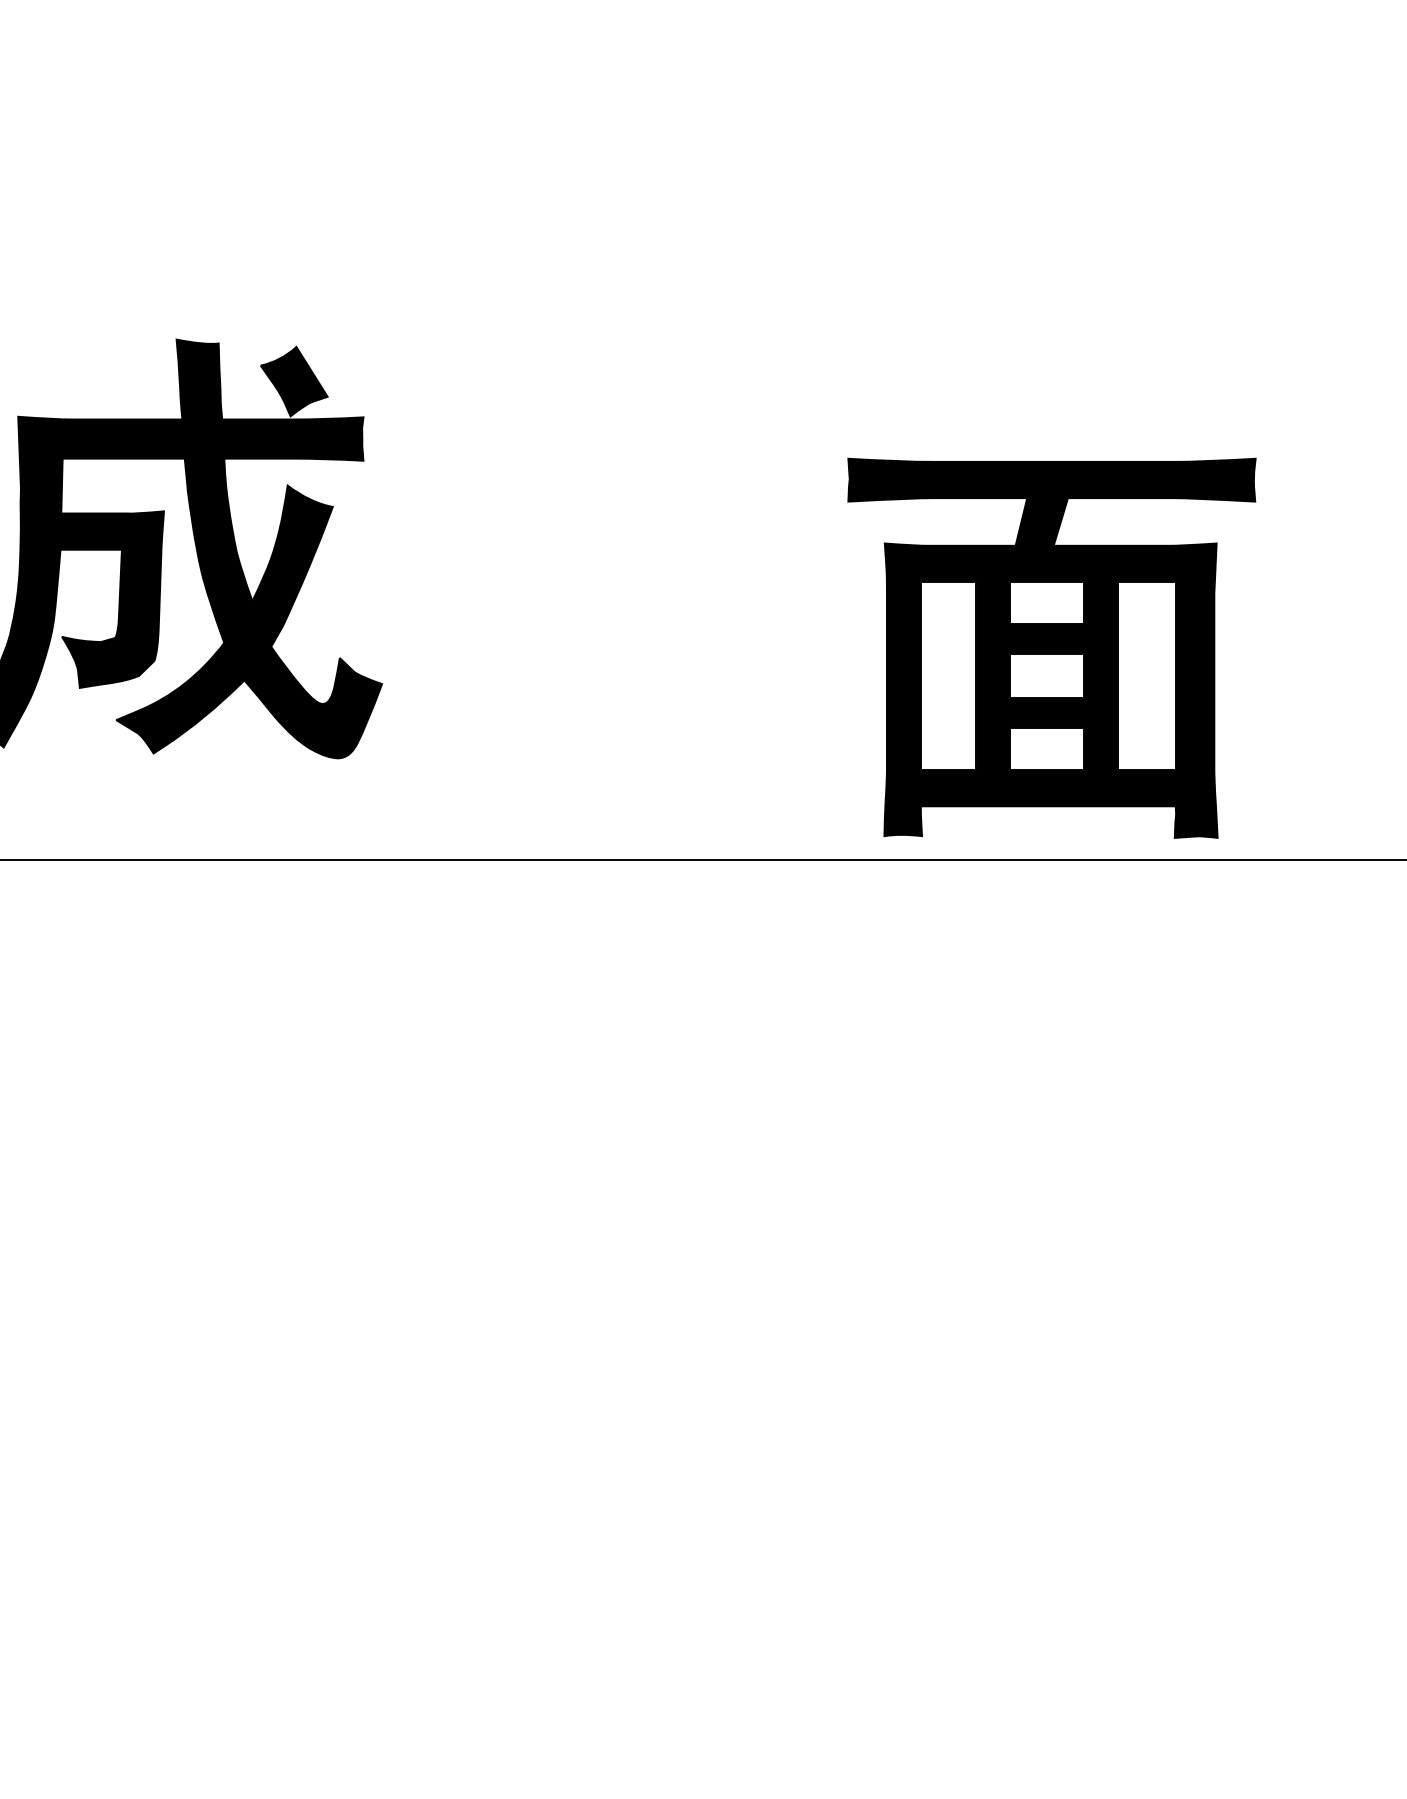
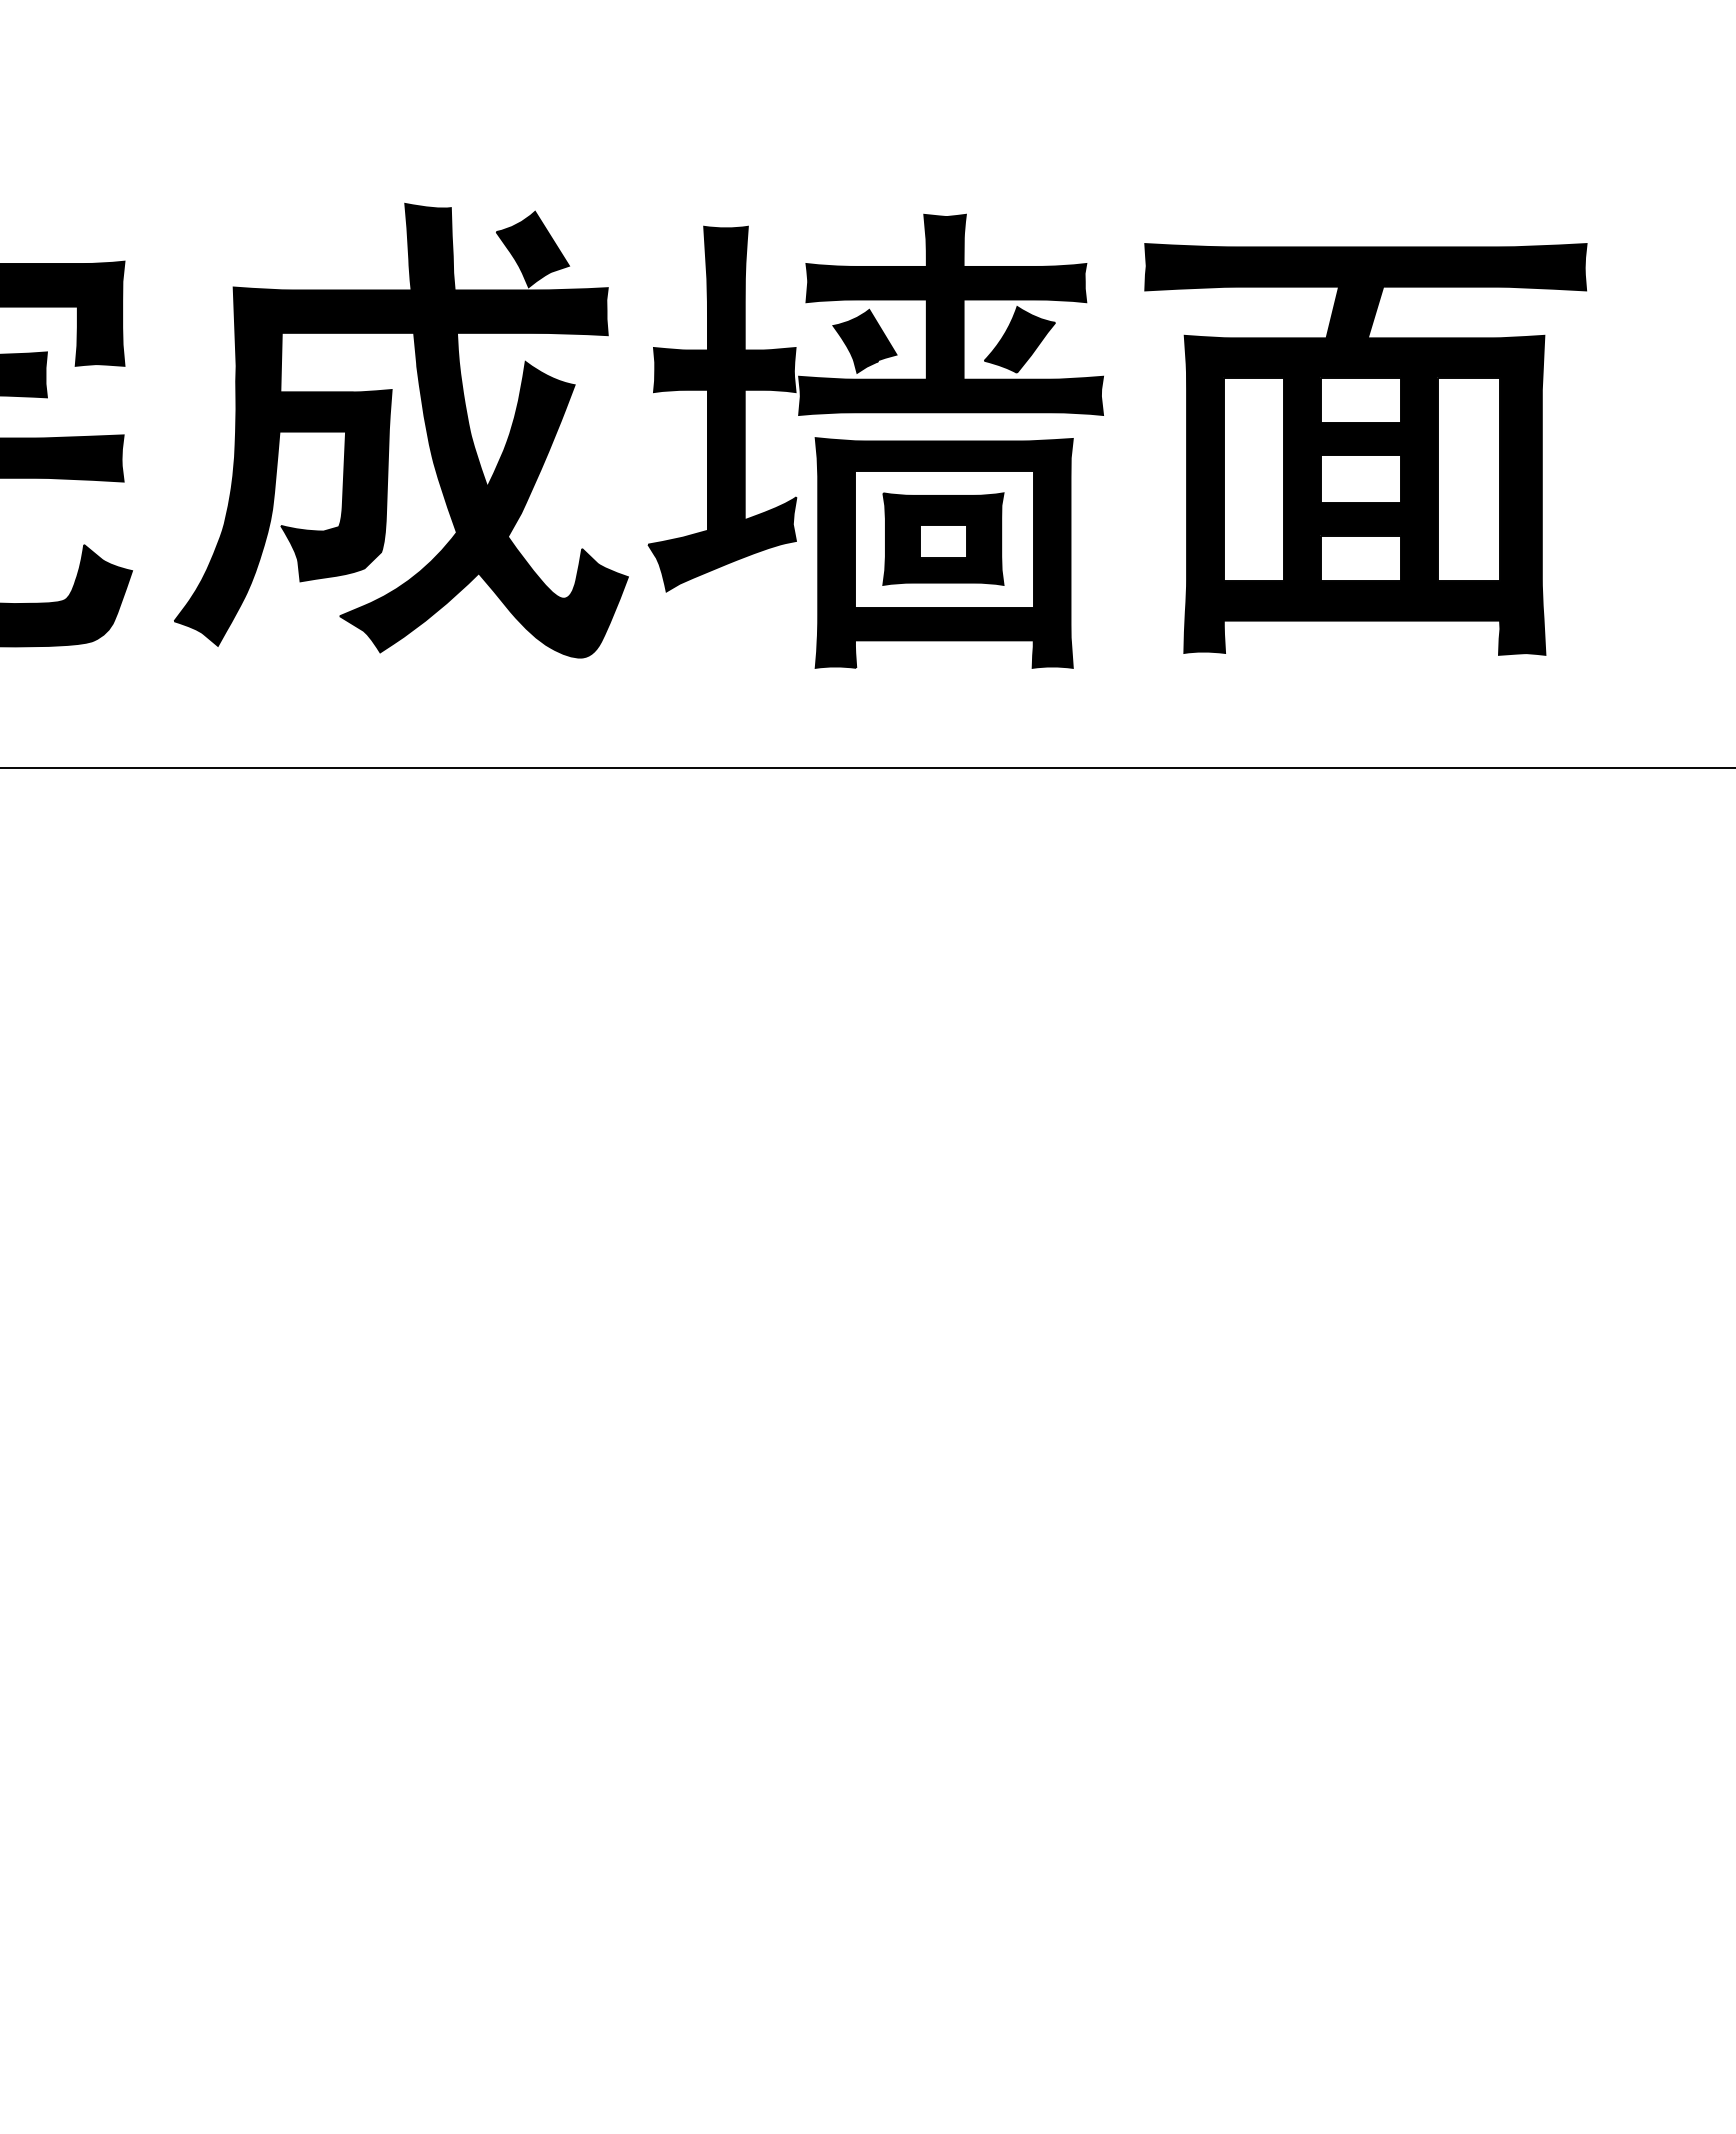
part: (610, 557) -> (875, 440), added
part: (1051, 648) -> (1365, 449), moved

